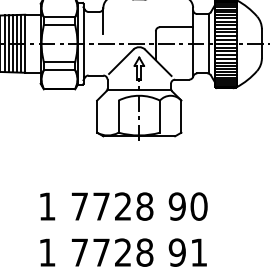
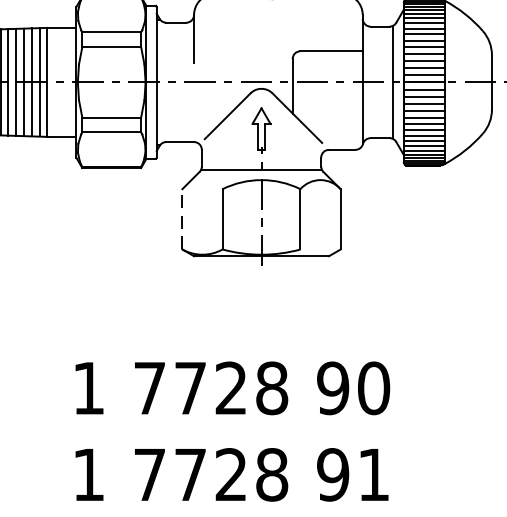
line: (97, 116) -> (183, 219), solid -> dashed

